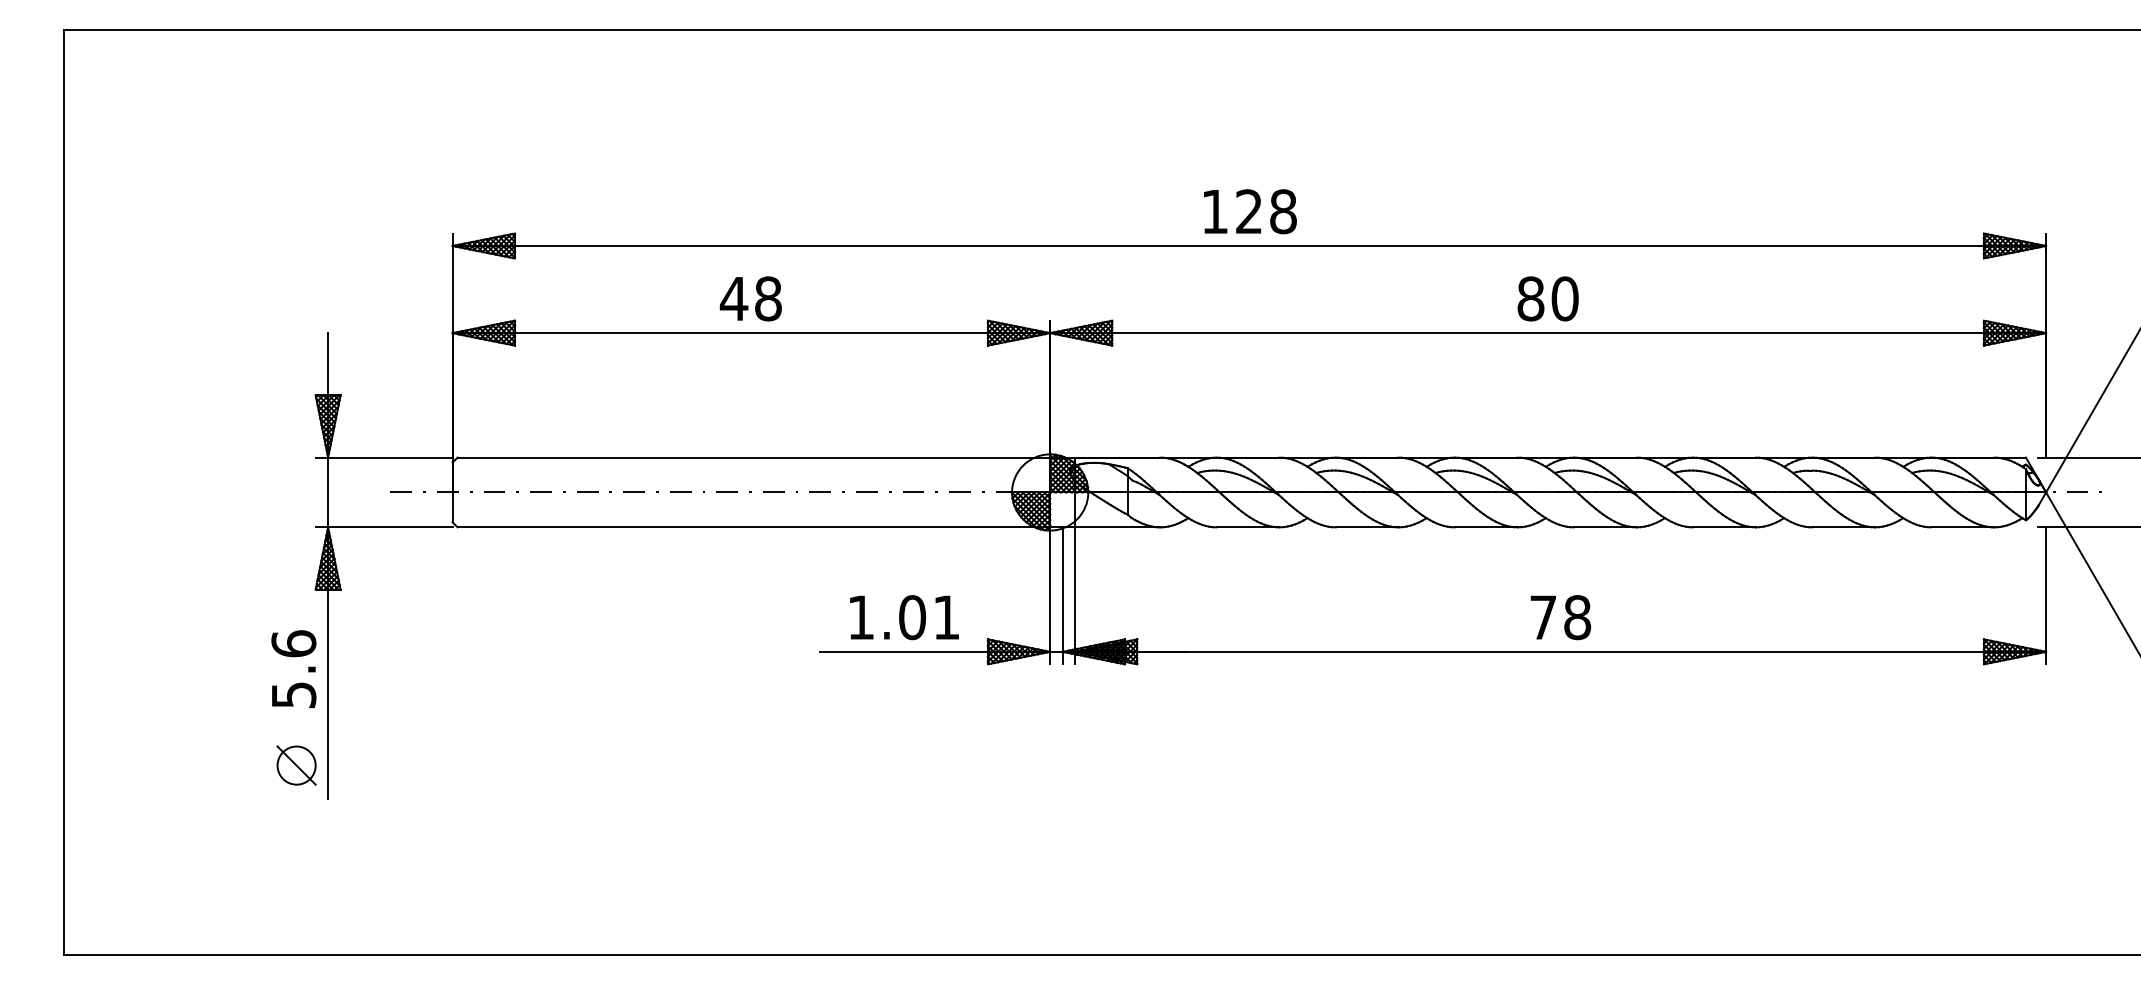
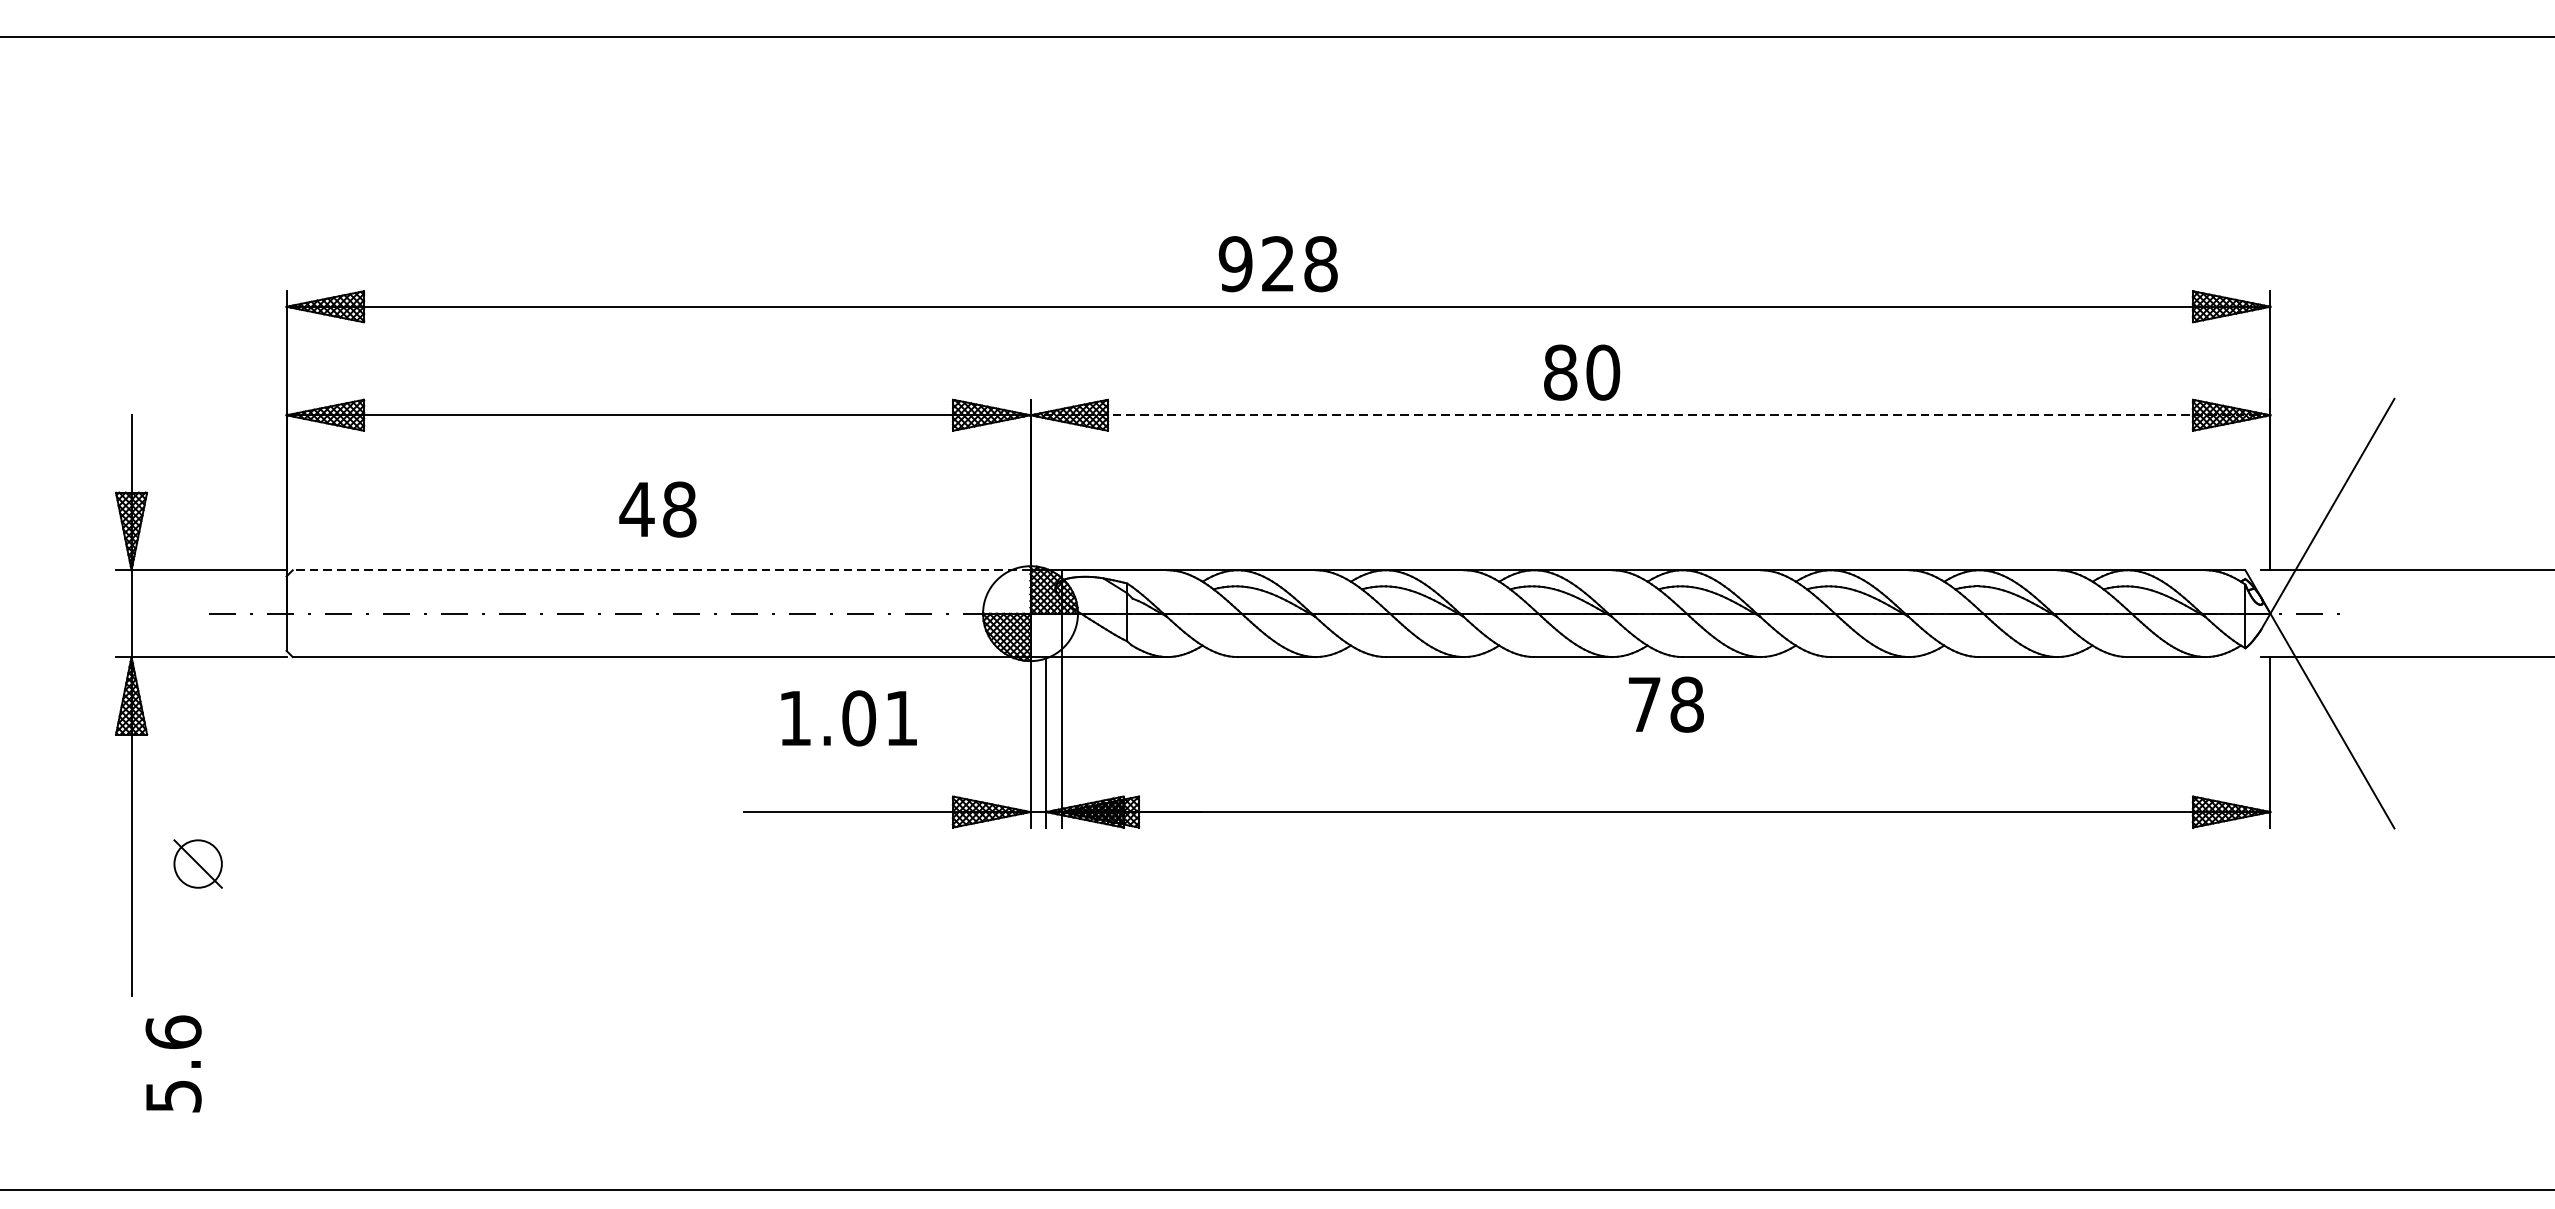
text: (1214, 211) -> (1235, 263), 128 -> 928
text: (750, 298) -> (657, 509), moved
text: (1547, 298) -> (1581, 372), moved
line: (1548, 333) -> (1650, 415), solid -> dashed
line: (753, 457) -> (661, 570), solid -> dashed
text: (904, 617) -> (849, 718), moved
text: (1560, 617) -> (1665, 704), moved
text: (293, 669) -> (173, 1064), moved
part: (296, 765) -> (198, 863), moved

